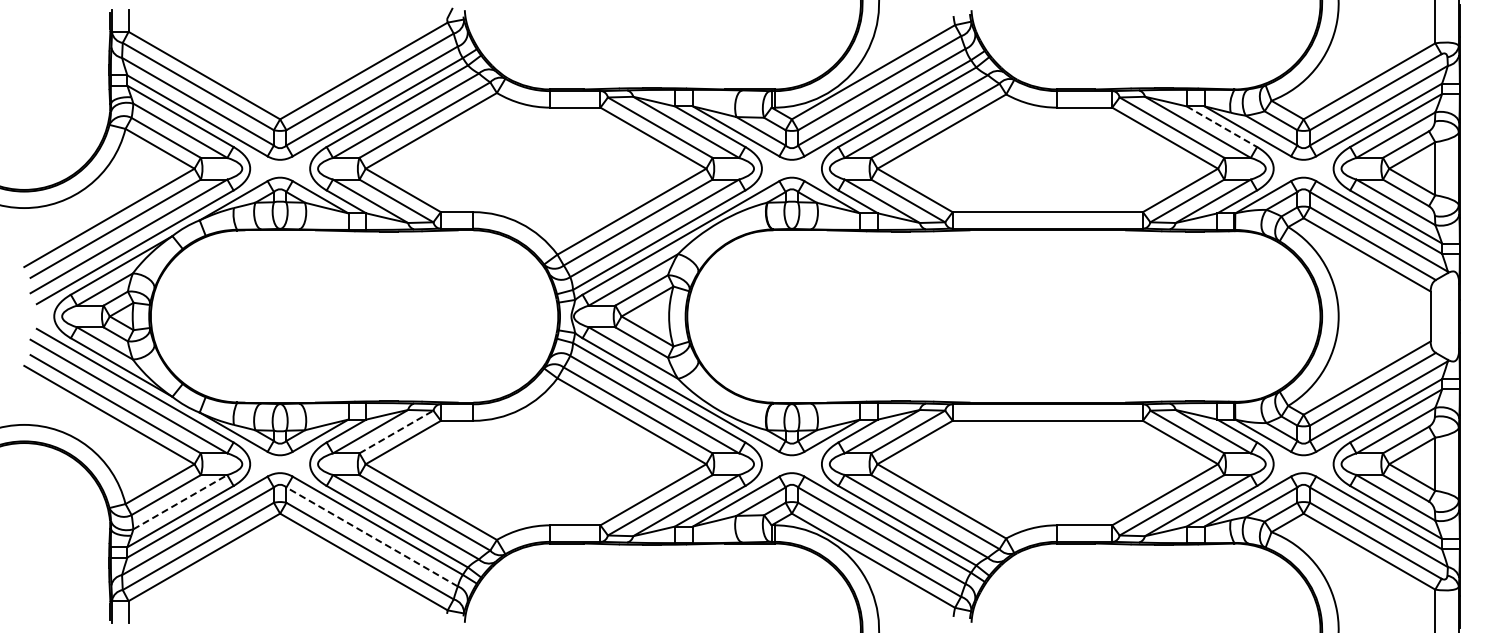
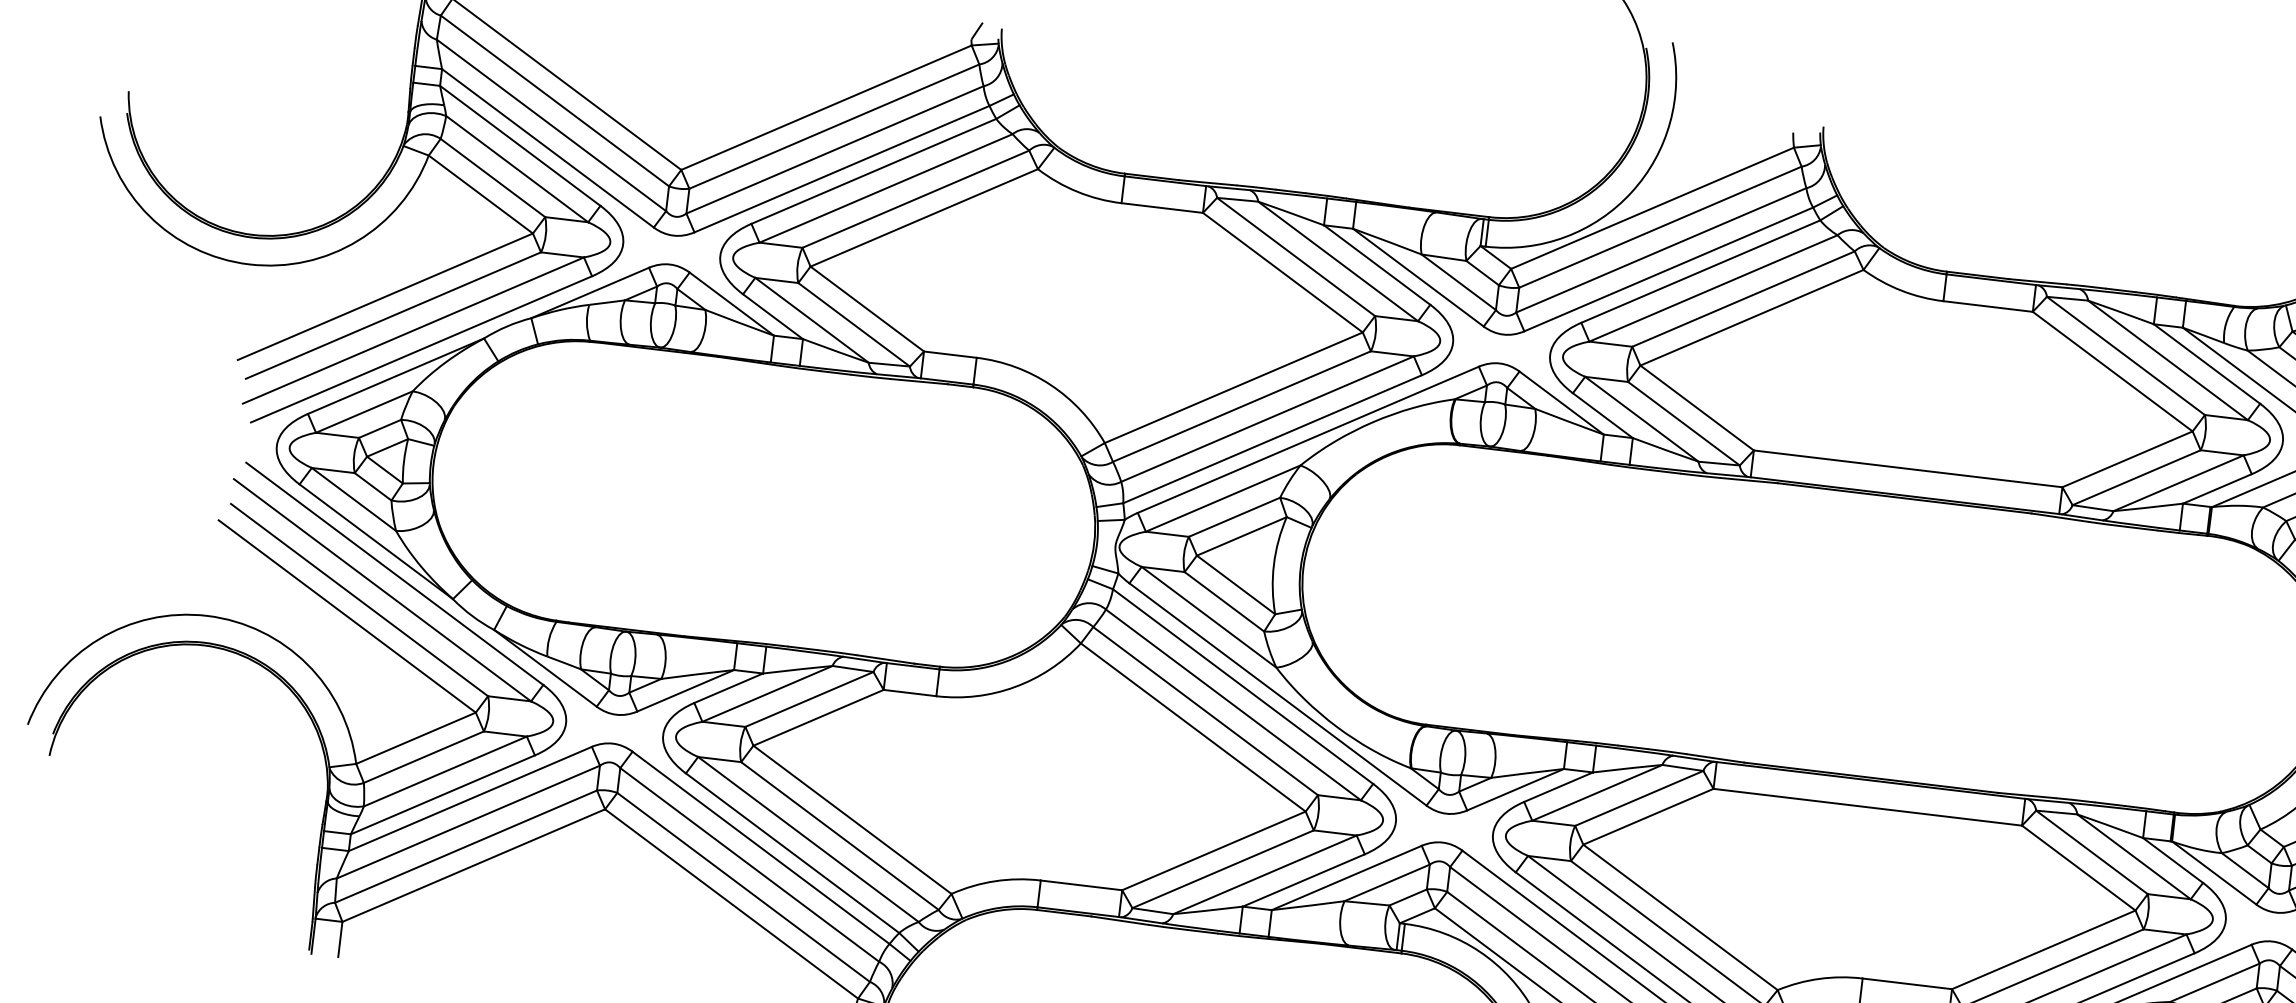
line: (1221, 126) -> (2206, 363), dashed -> solid
line: (396, 432) -> (809, 700), dashed -> solid
line: (180, 501) -> (445, 770), dashed -> solid
line: (372, 536) -> (750, 864), dashed -> solid

